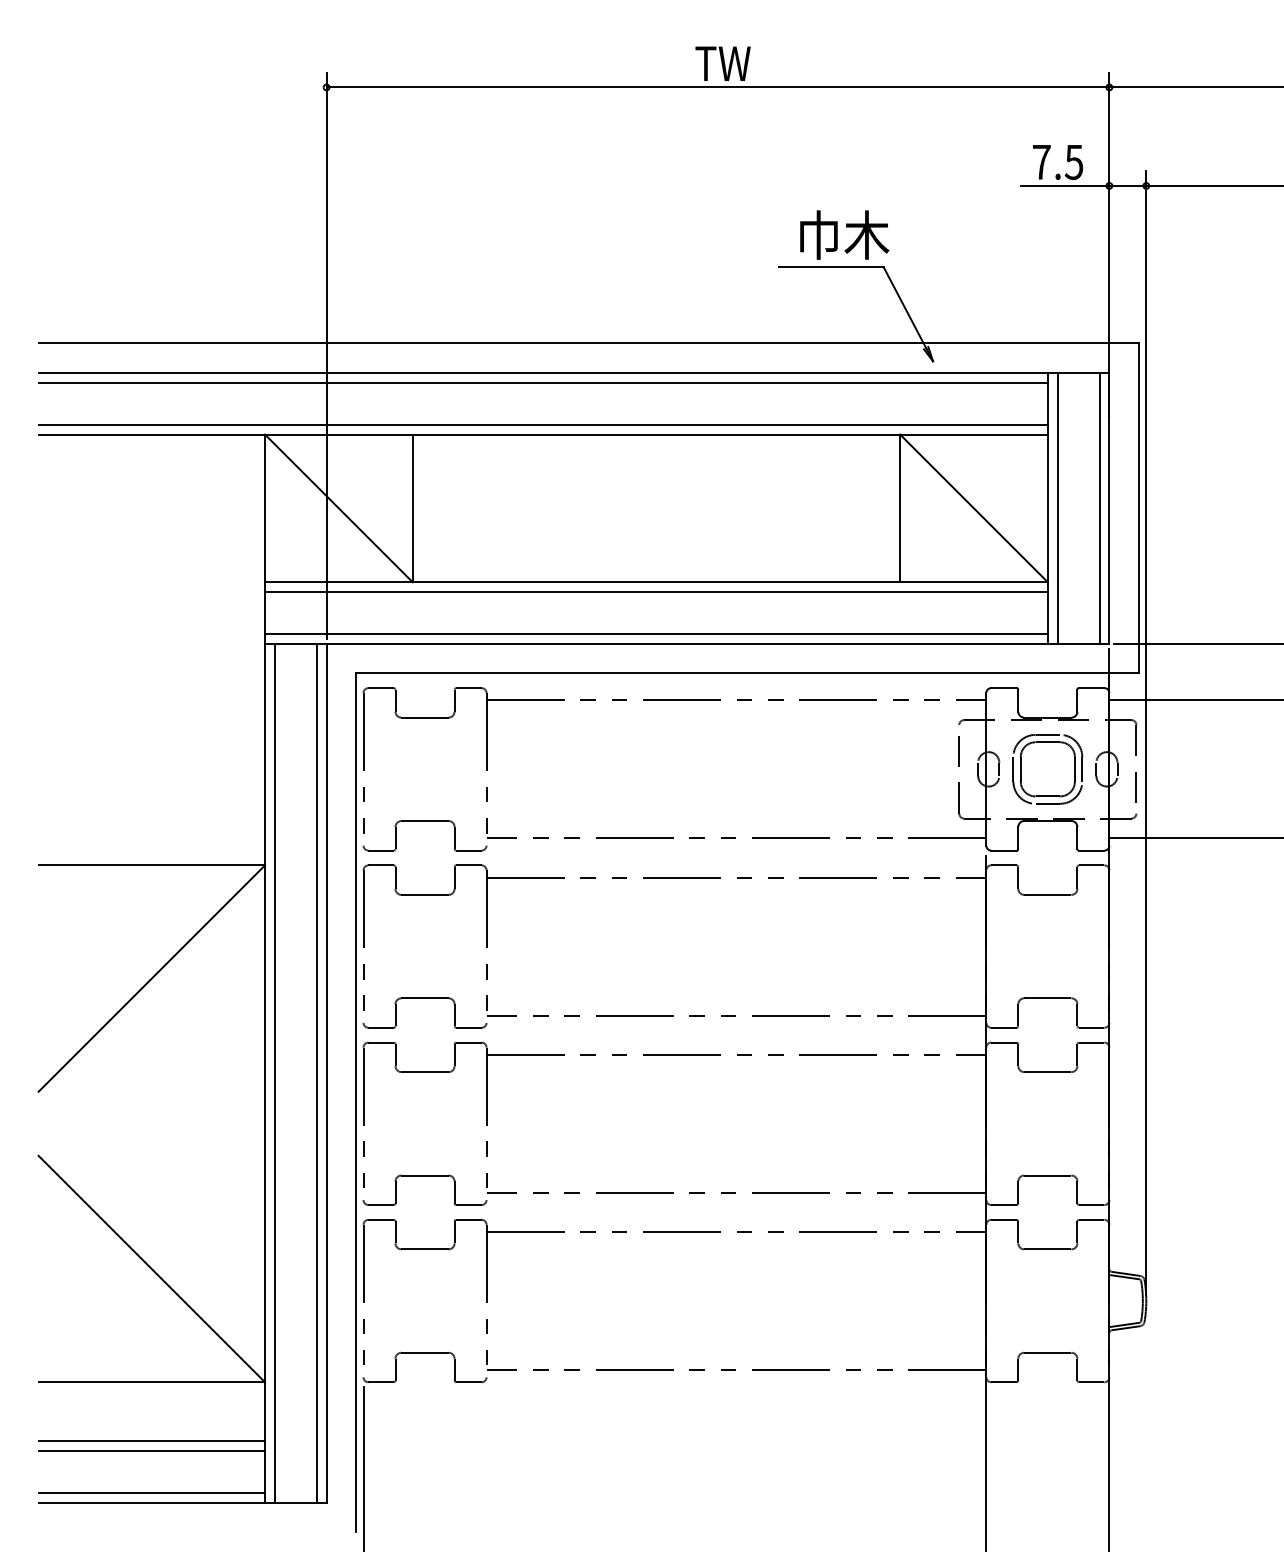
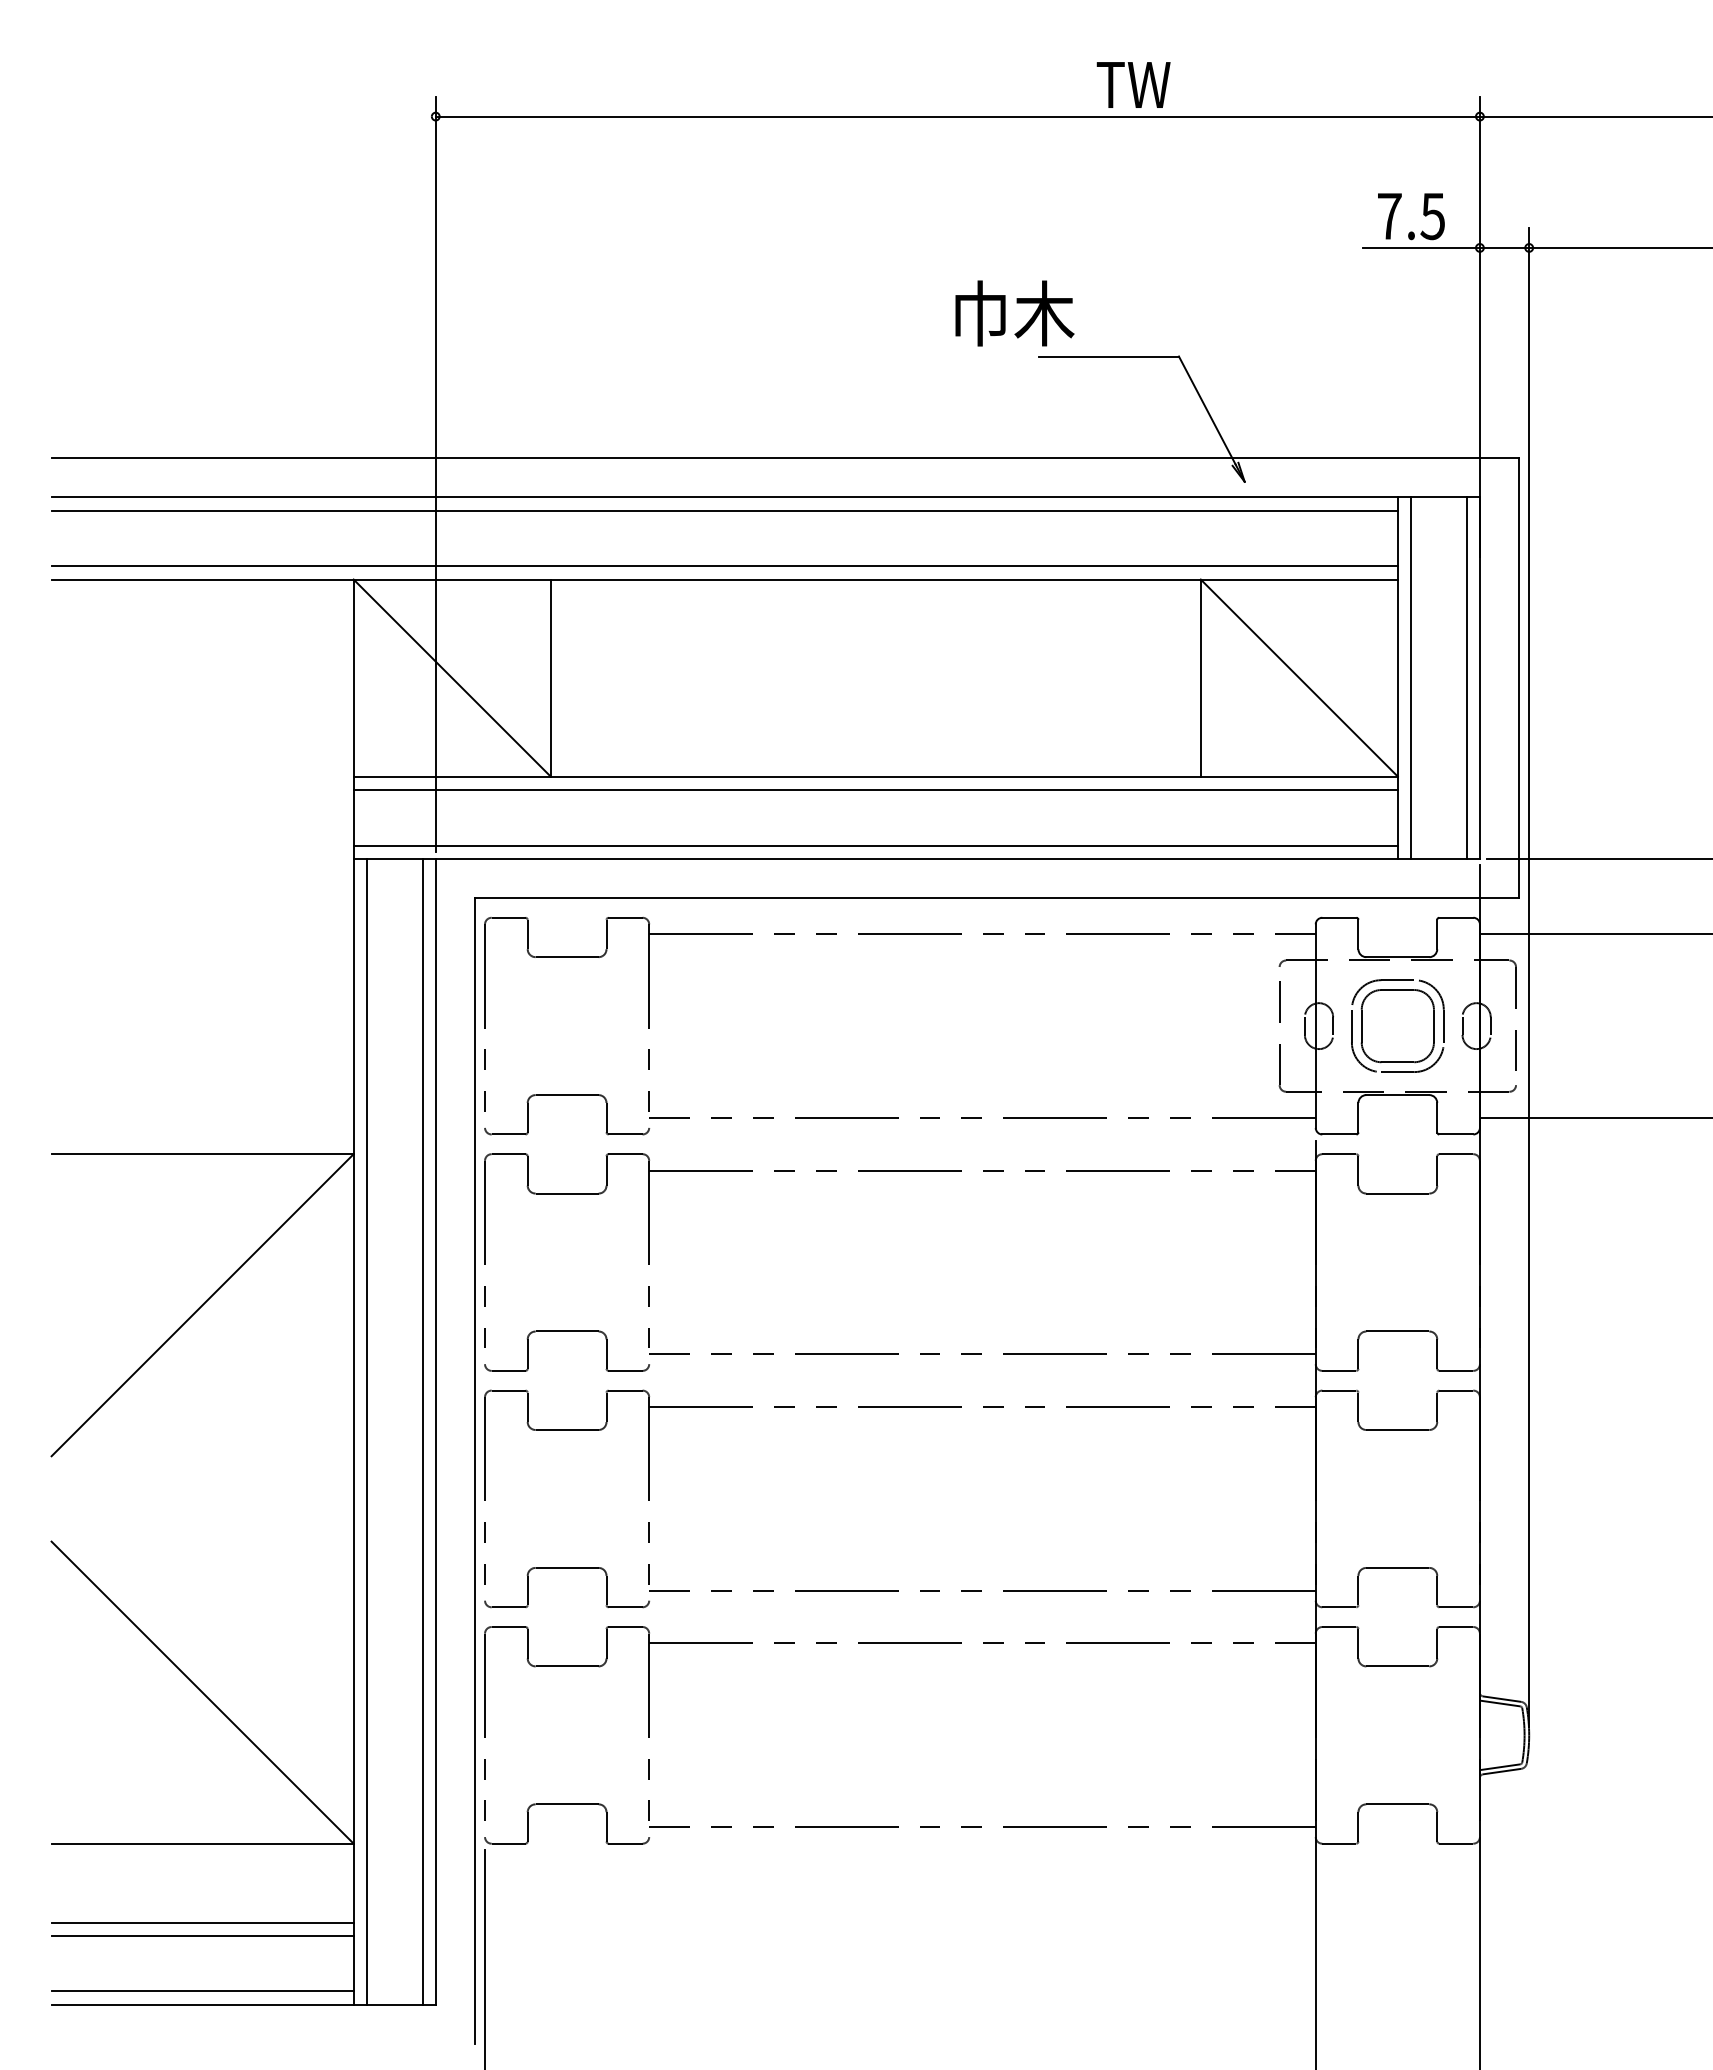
text: (722, 63) -> (1133, 84), moved
text: (844, 235) -> (1014, 313), moved

